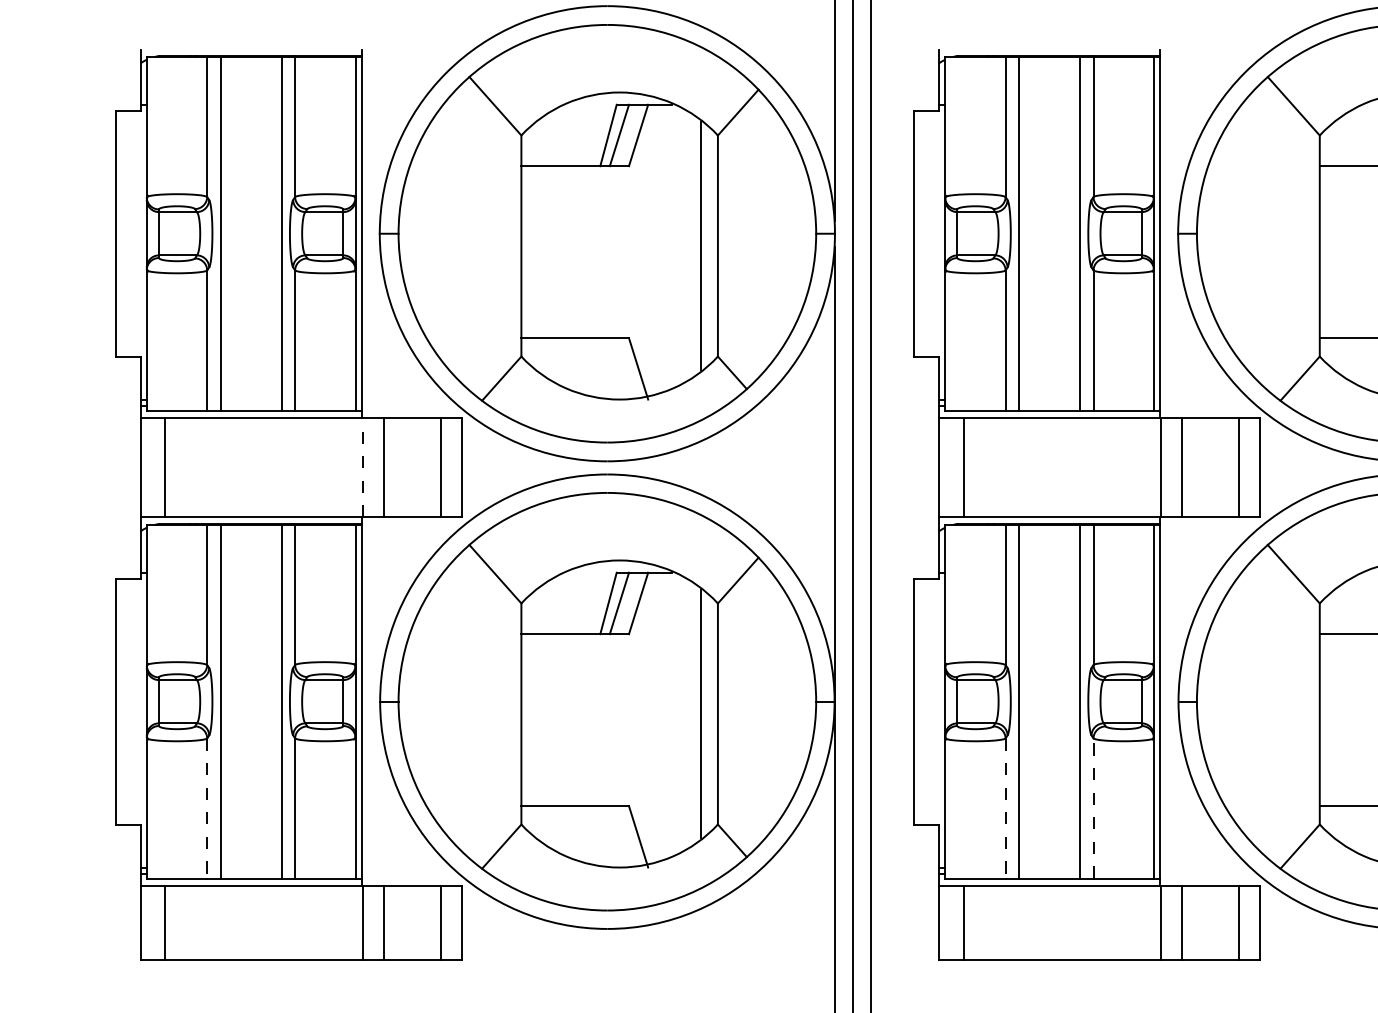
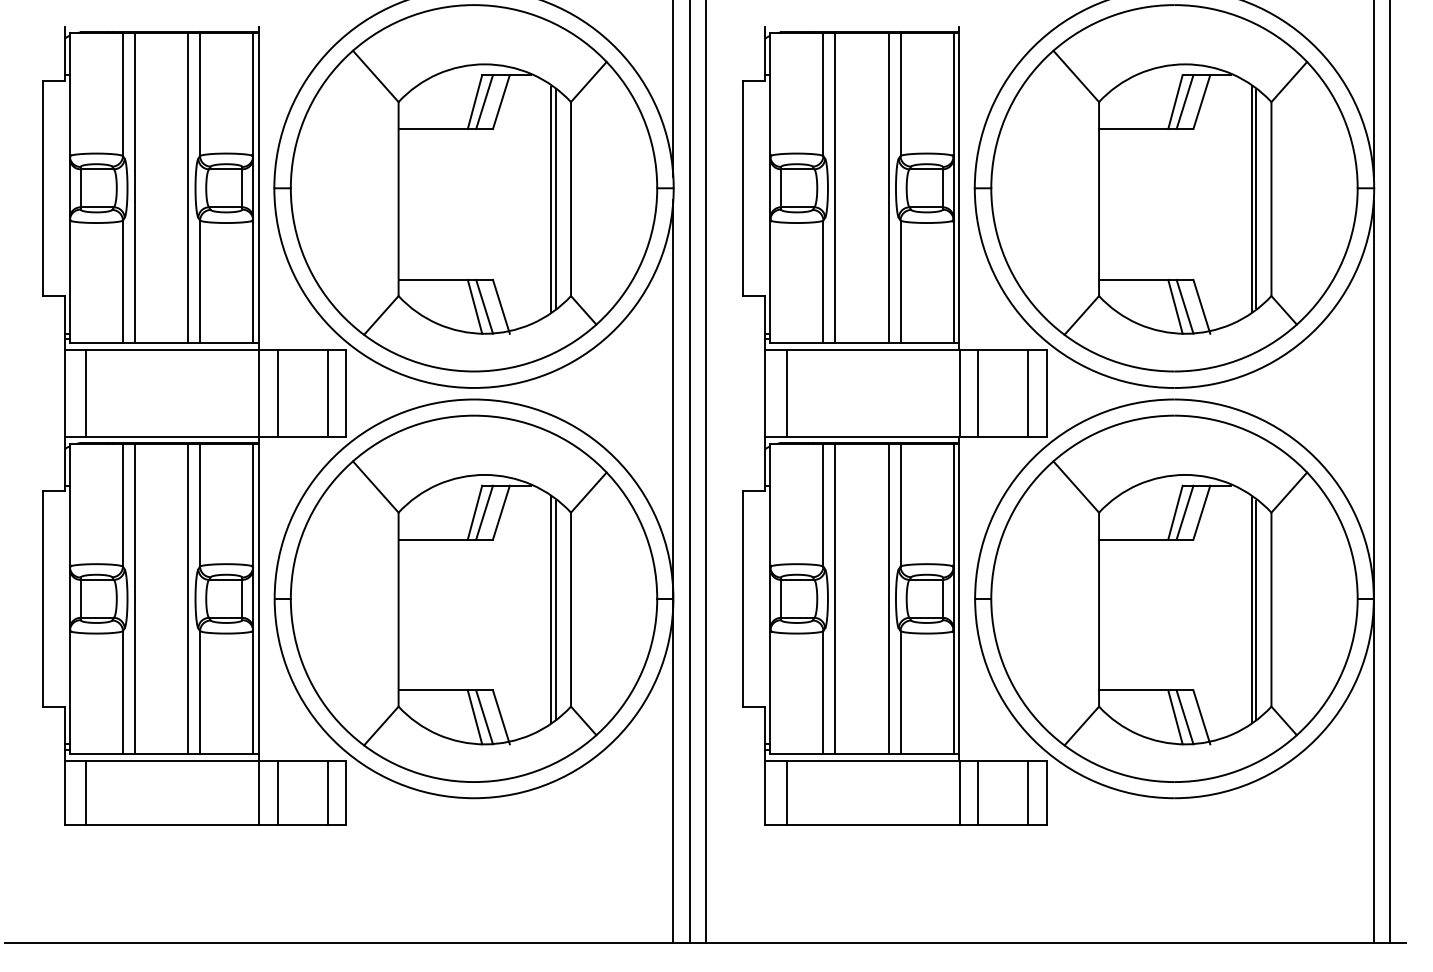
line: (695, 245) -> (551, 198), added
line: (607, 368) -> (474, 306), added
line: (619, 368) -> (484, 306), added
line: (362, 467) -> (259, 393), dashed -> solid
line: (695, 713) -> (551, 609), added
line: (1093, 808) -> (900, 692), dashed -> solid
line: (206, 809) -> (122, 693), dashed -> solid
line: (1005, 809) -> (823, 693), dashed -> solid
line: (607, 836) -> (474, 717), added
line: (619, 836) -> (484, 717), added

